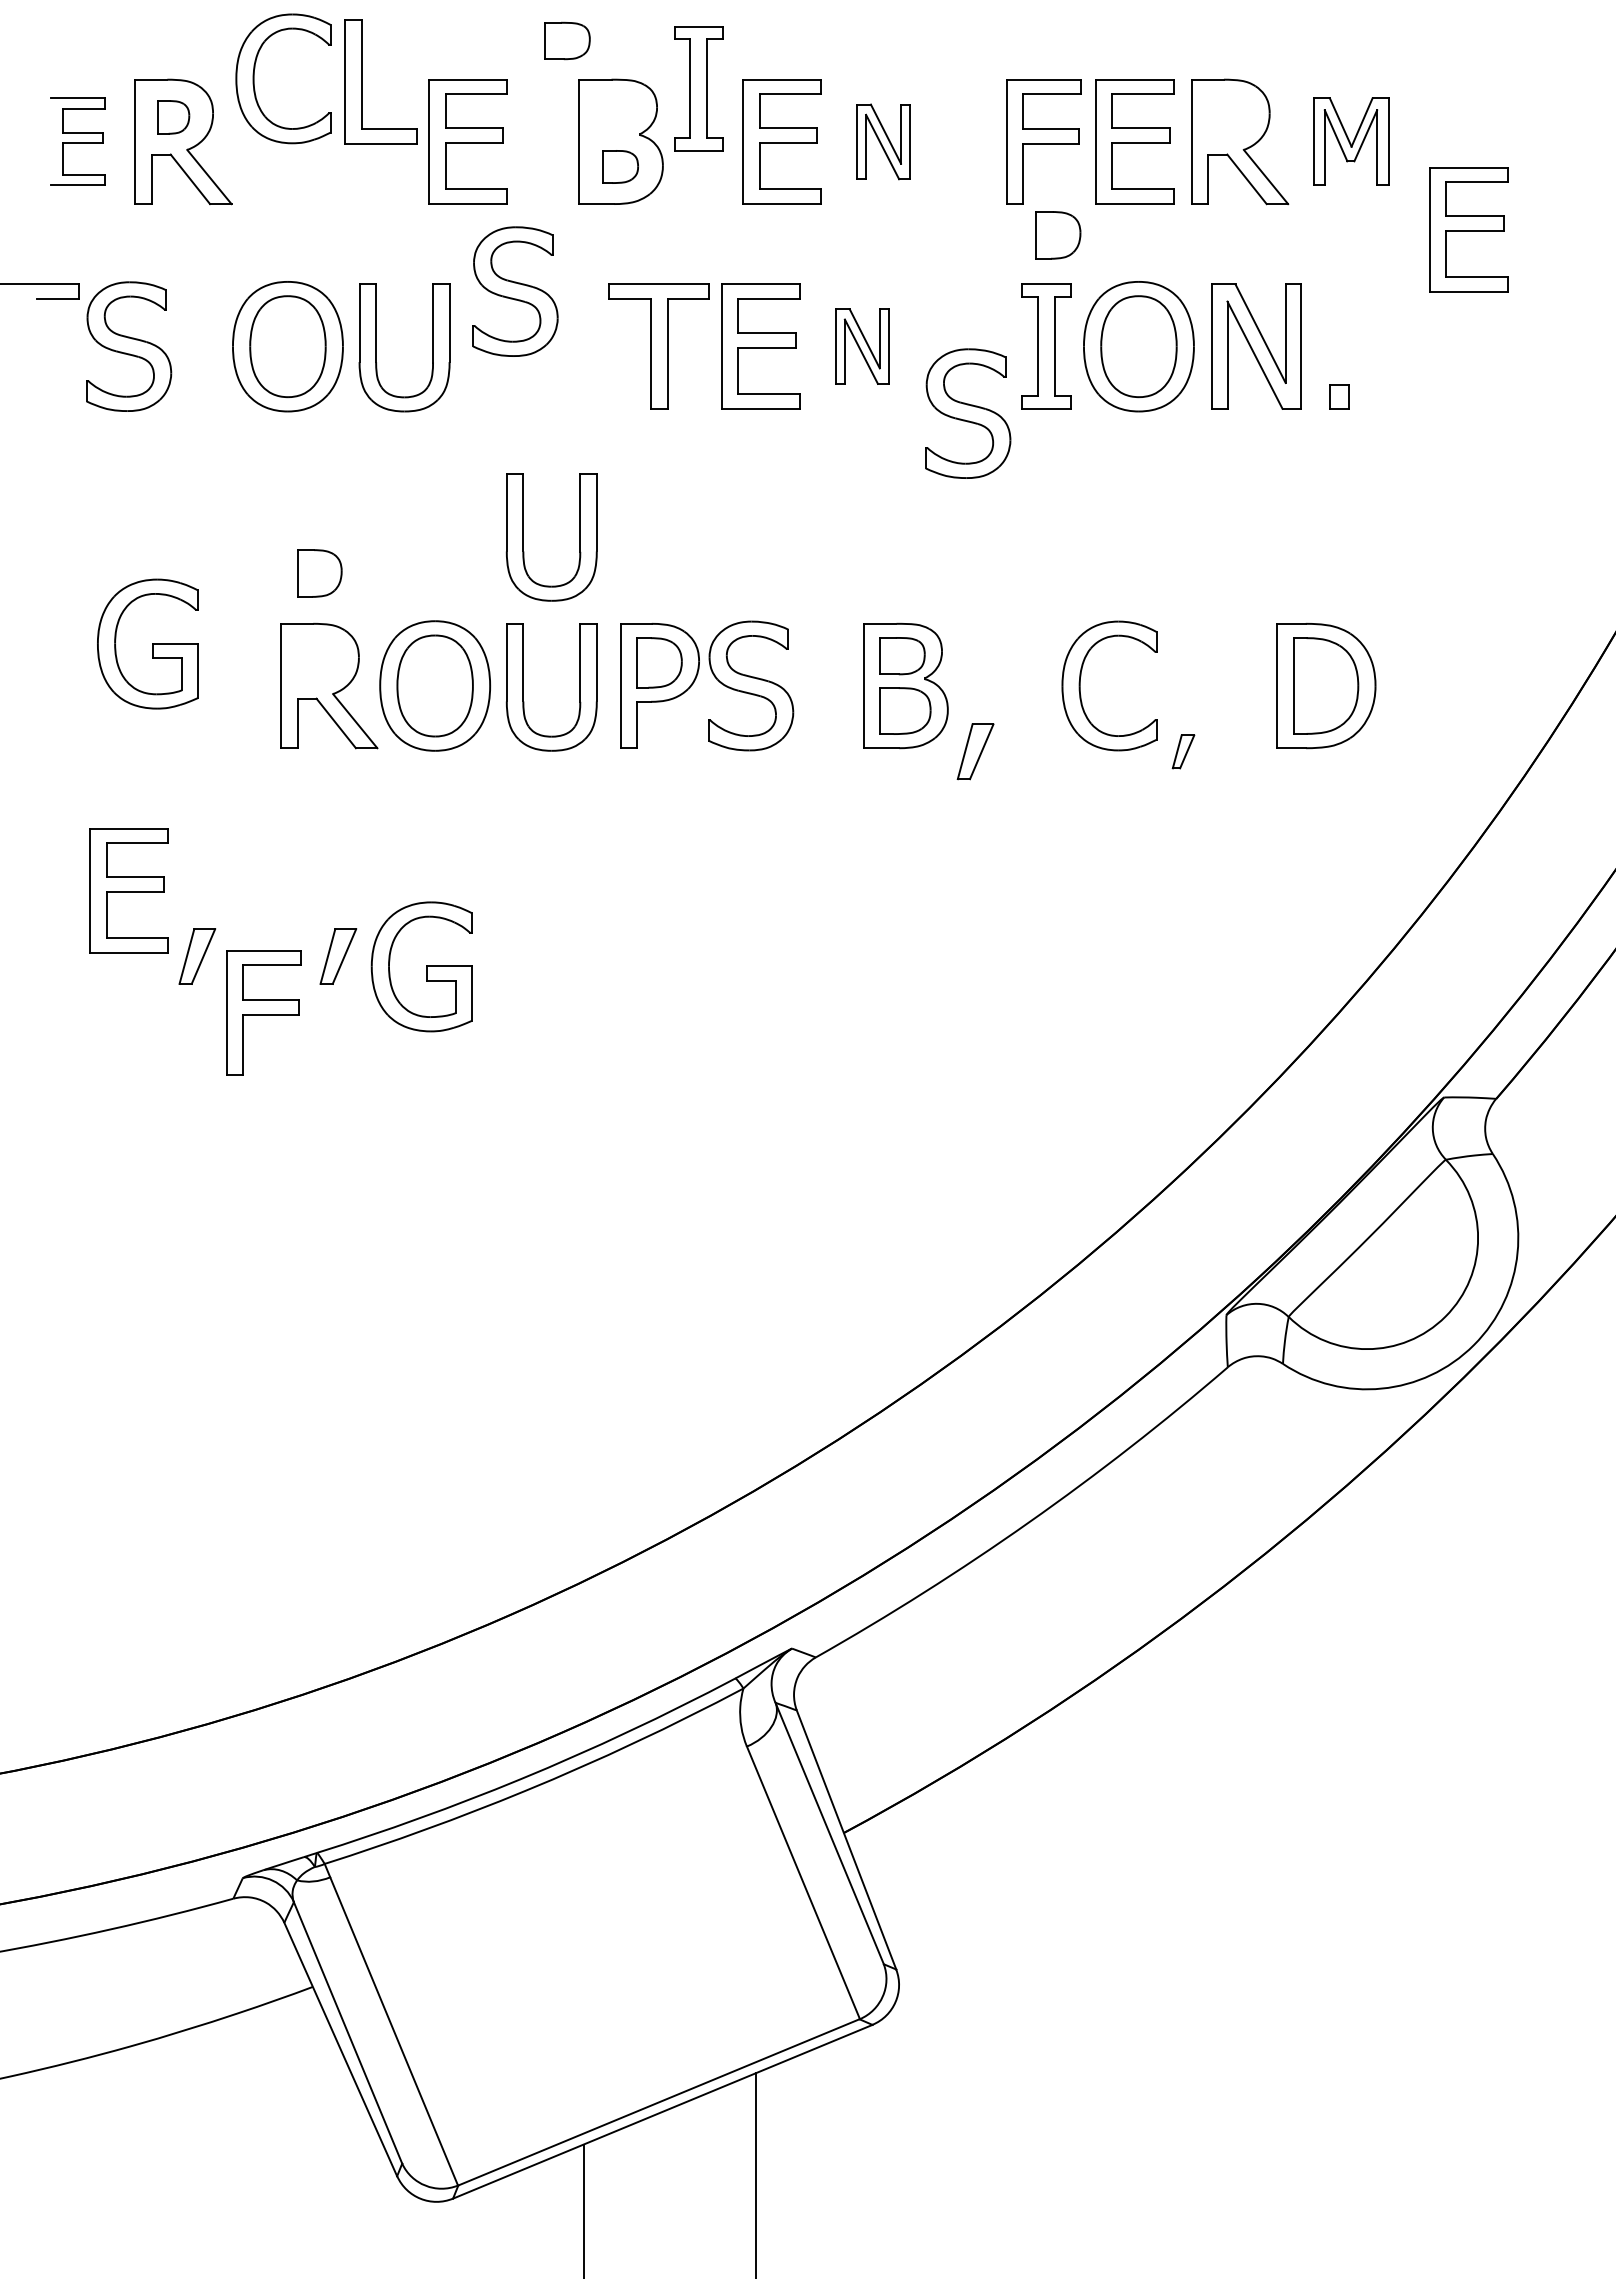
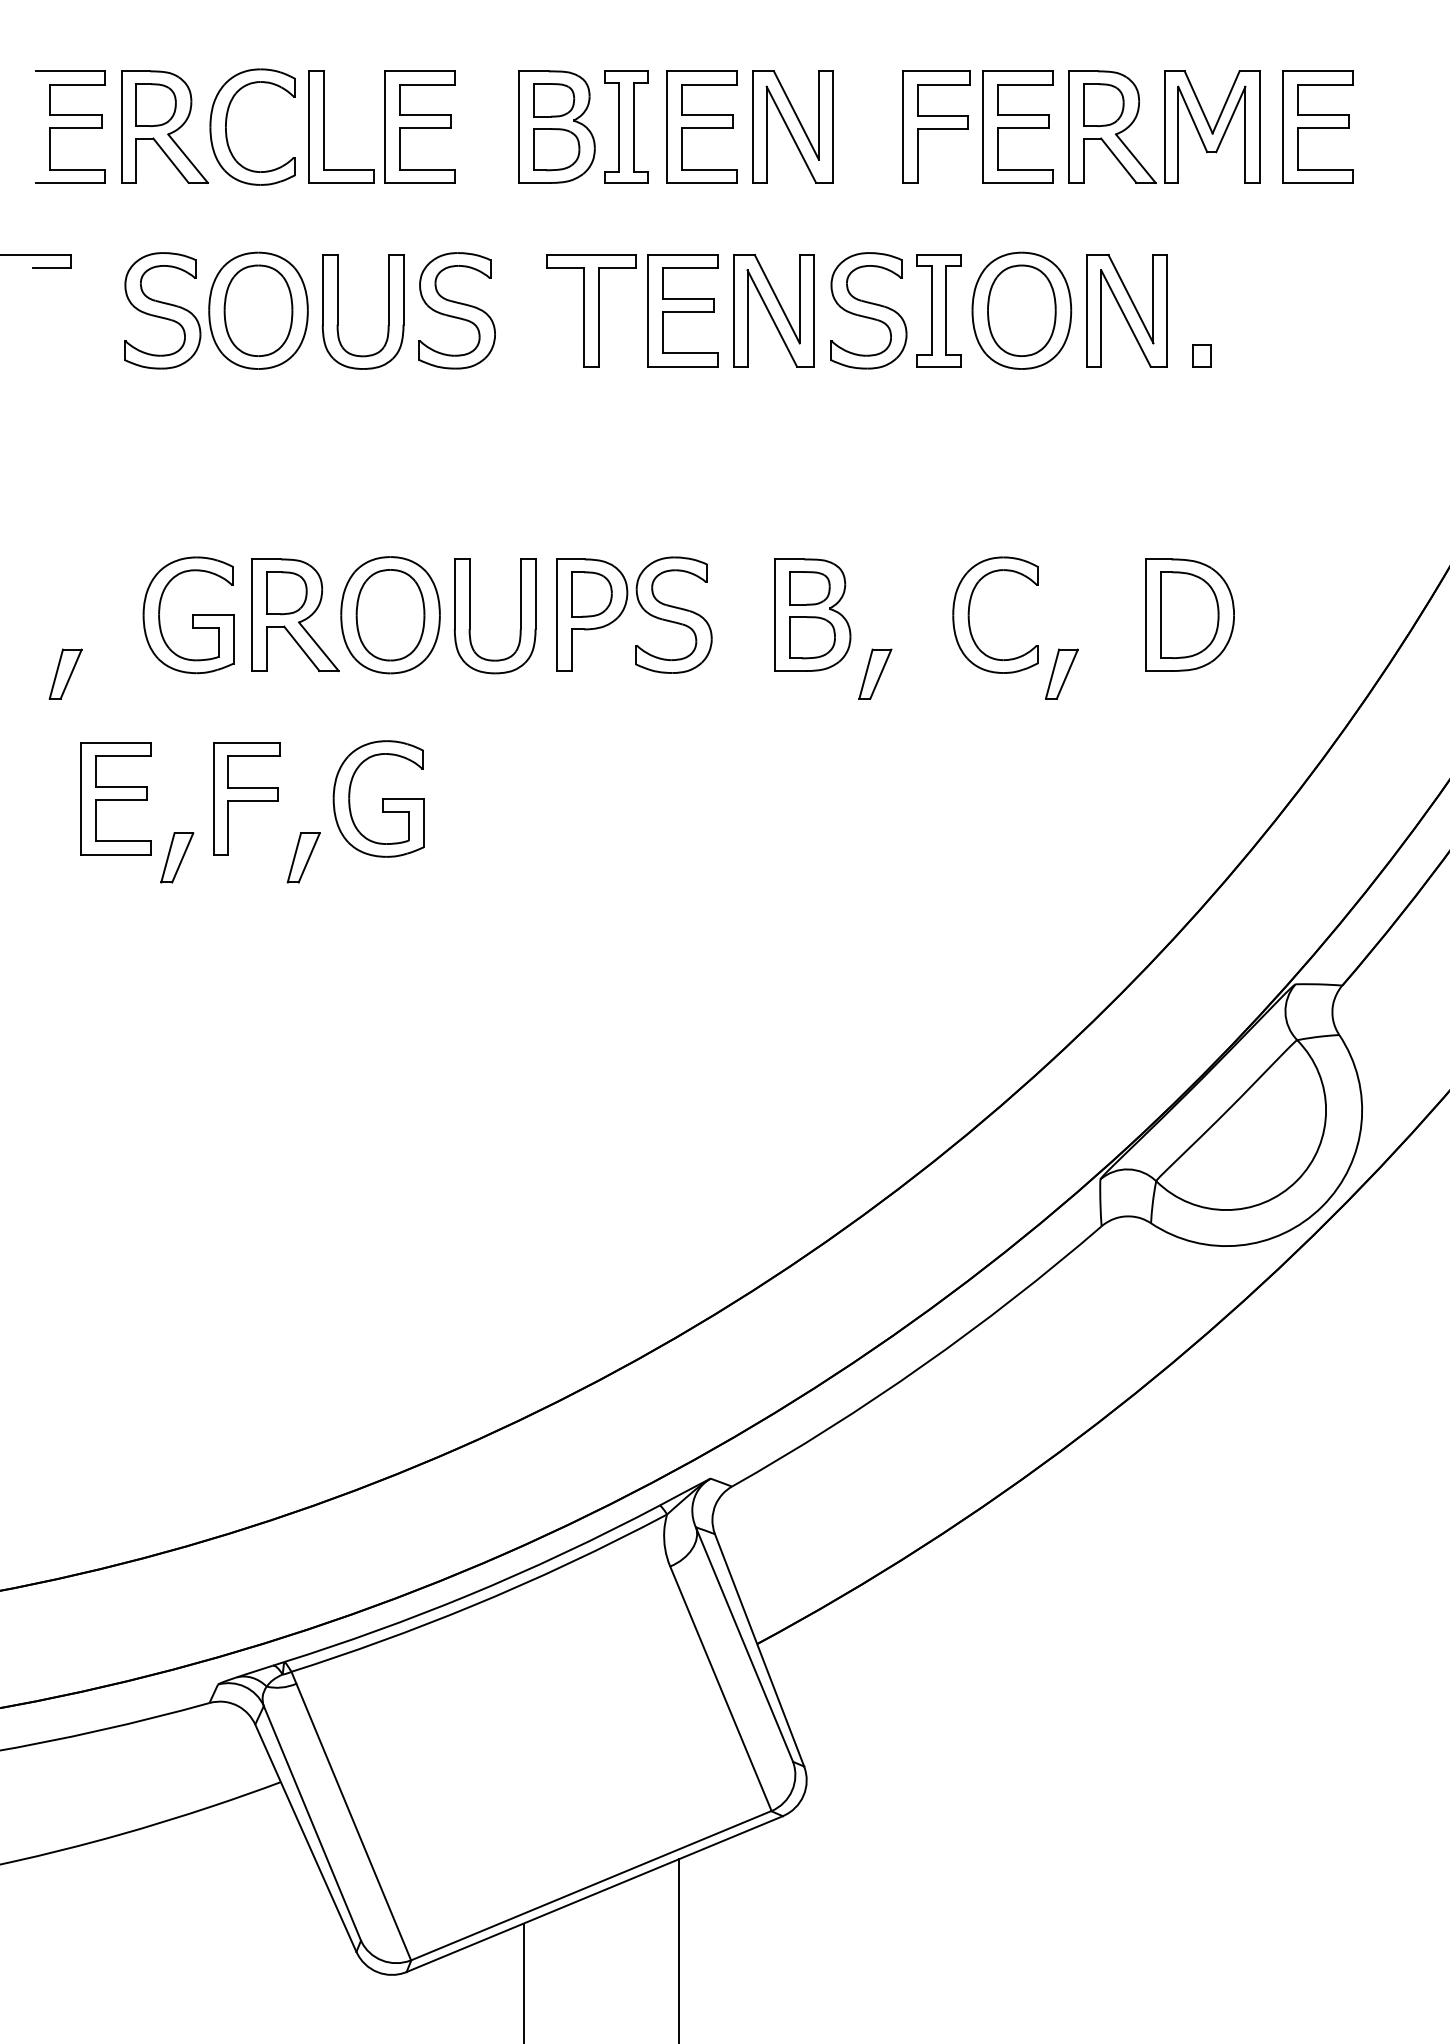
part: (567, 40) -> (554, 99), moved
part: (254, 78) -> (226, 126), moved
part: (362, 81) -> (324, 126), moved
part: (698, 88) -> (626, 126), moved
part: (173, 117) -> (155, 105), size x1.43
part: (77, 141) -> (69, 126), size x1.43
part: (883, 141) -> (792, 126), size x1.67
part: (1351, 141) -> (1212, 126), size x1.43
part: (620, 166) -> (556, 149), size x1.43
part: (1468, 229) -> (1317, 126), moved
part: (1058, 235) -> (1103, 105), moved
part: (515, 291) -> (457, 310), moved
part: (129, 346) -> (163, 310), moved
part: (862, 346) -> (773, 310), size x1.67
part: (968, 413) -> (868, 310), moved
part: (523, 537) -> (469, 482), removed
part: (319, 573) -> (286, 593), moved
part: (147, 643) -> (188, 614), moved
part: (72, 751) -> (65, 673), added
part: (1183, 751) -> (1061, 673), size x1.67
part: (421, 966) -> (378, 798), moved
part: (263, 1012) -> (246, 798), moved

